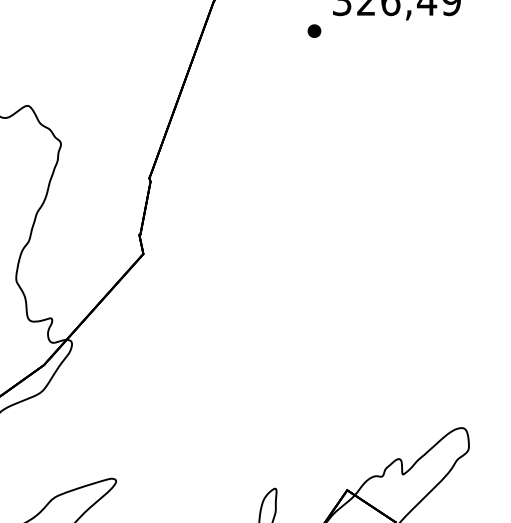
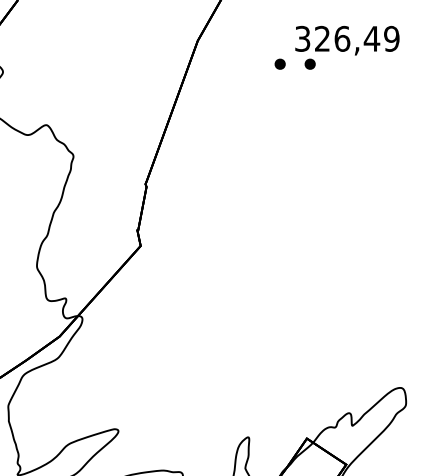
part: (350, 30) -> (309, 63), added

